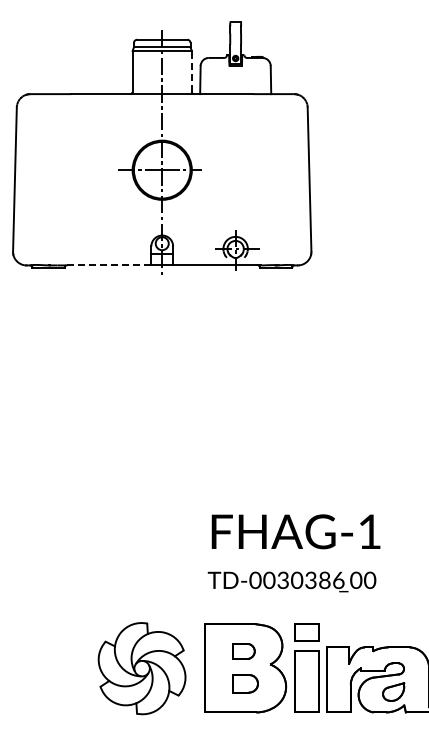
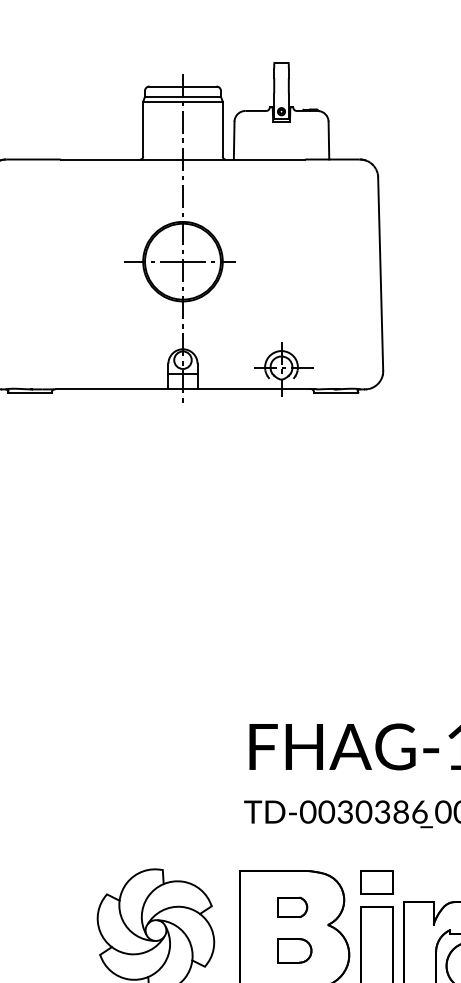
line: (191, 71) -> (222, 129), dashed -> solid
line: (109, 265) -> (112, 389), dashed -> solid

